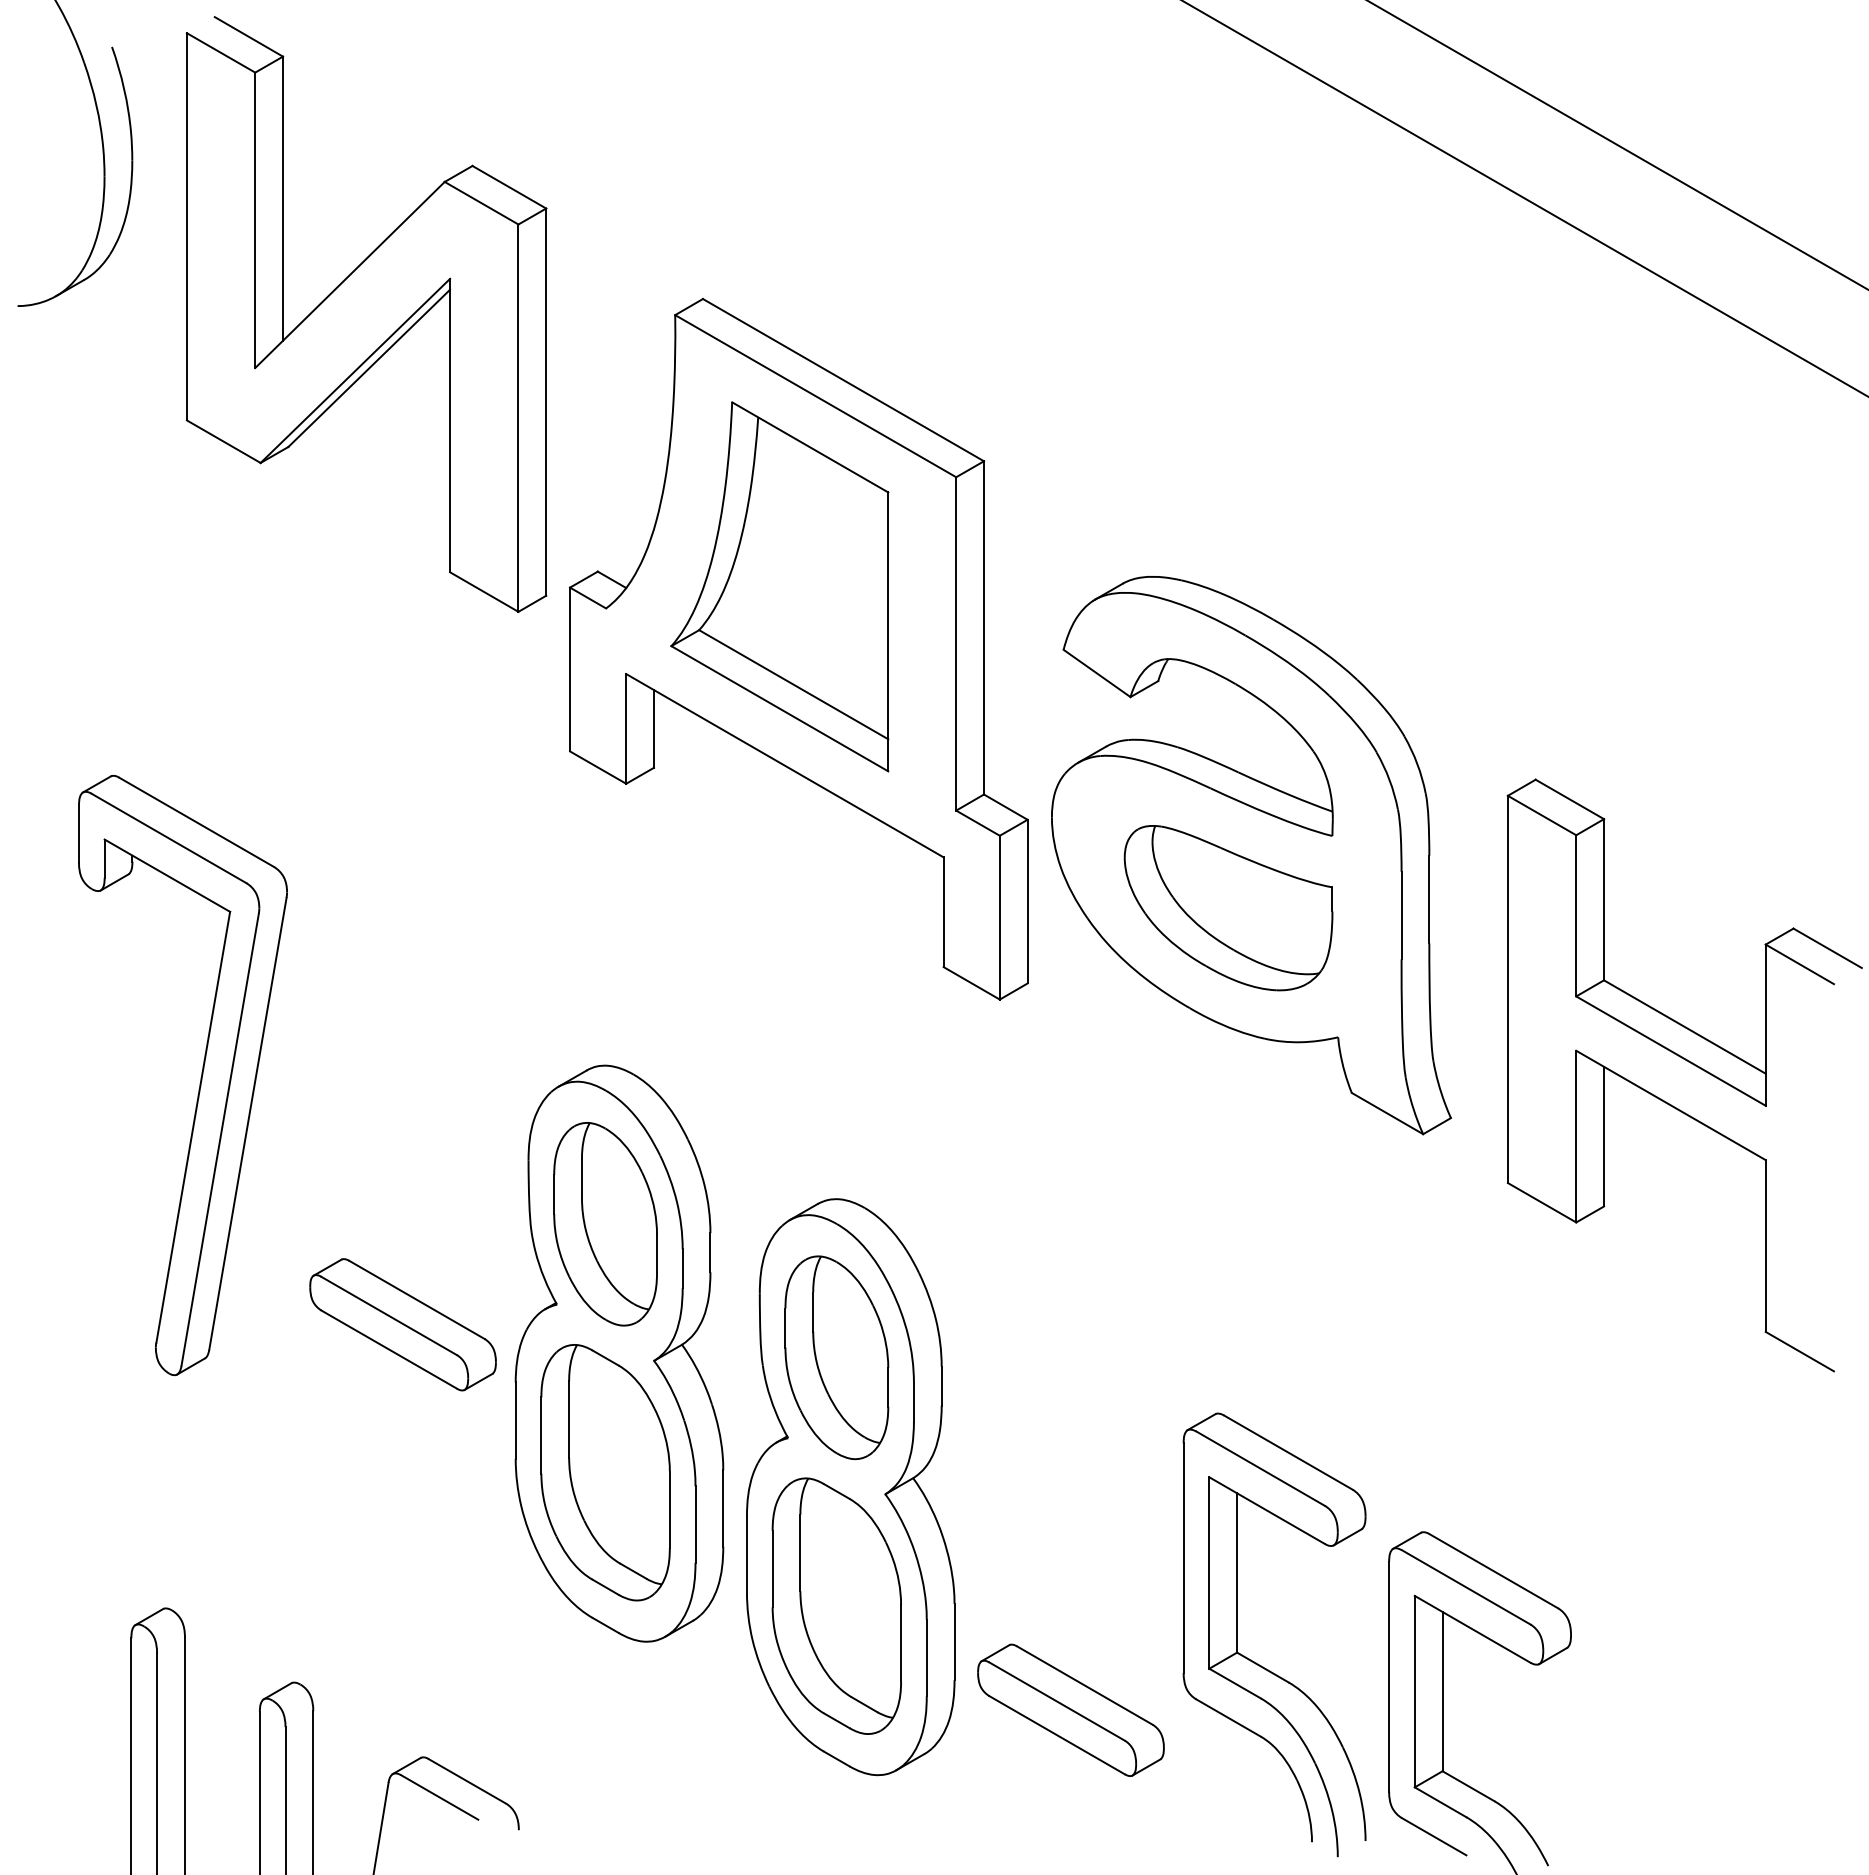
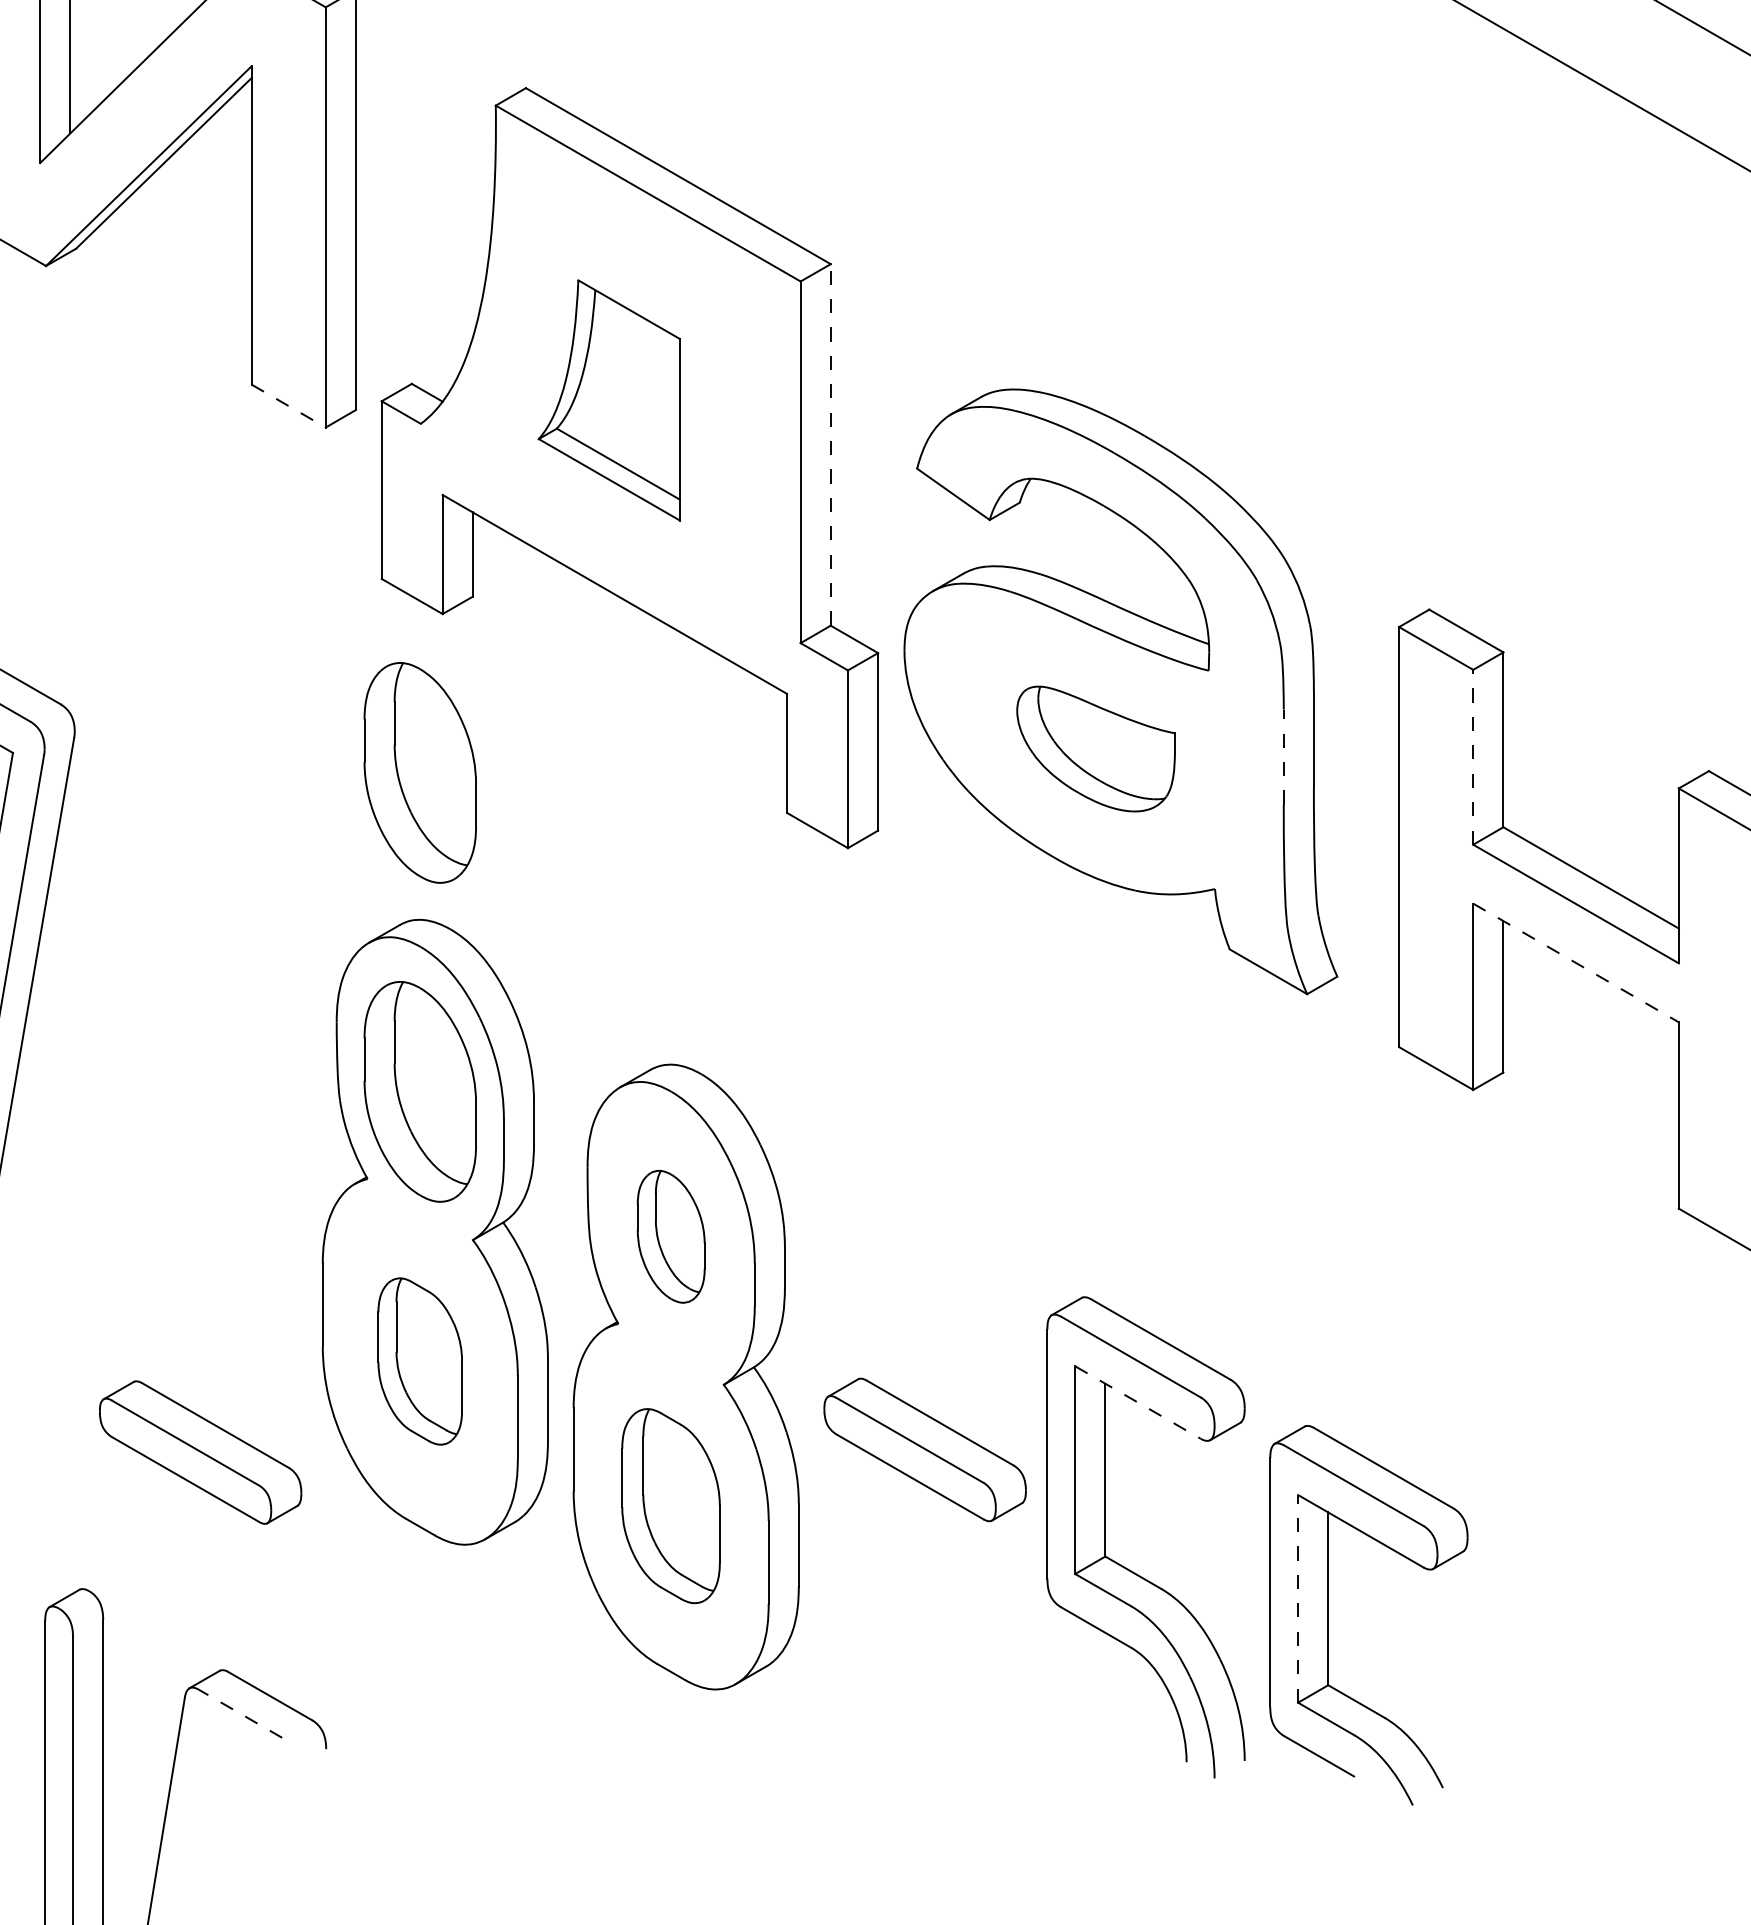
part: (779, 586) -> (608, 400), size x0.6
line: (484, 592) -> (288, 406), solid -> dashed
line: (983, 627) -> (830, 444), solid -> dashed
part: (1228, 908) -> (1096, 749), size x0.7
line: (1401, 915) -> (1283, 756), solid -> dashed
line: (1576, 915) -> (1473, 756), solid -> dashed
part: (605, 930) -> (420, 773), added
line: (1671, 1105) -> (1576, 963), solid -> dashed
part: (402, 1324) -> (199, 1452), moved
part: (836, 1357) -> (670, 1236), size x0.6
part: (605, 1472) -> (420, 1361), size x0.6
line: (1267, 1510) -> (1138, 1402), solid -> dashed
part: (836, 1605) -> (670, 1505), size x0.7
line: (1414, 1691) -> (1297, 1598), solid -> dashed
part: (1070, 1709) -> (924, 1449), moved
line: (439, 1797) -> (240, 1713), solid -> dashed

